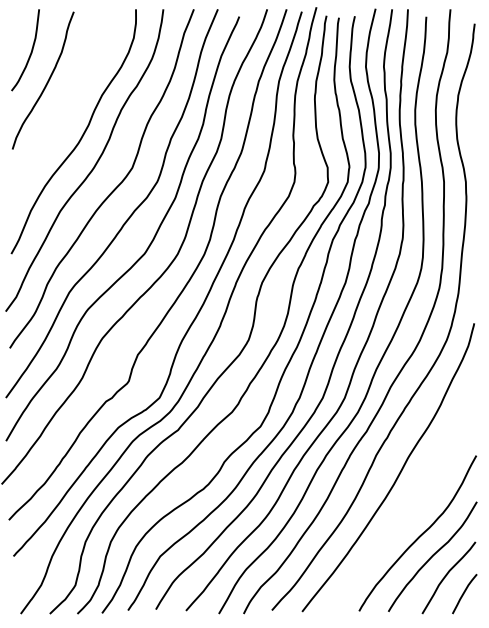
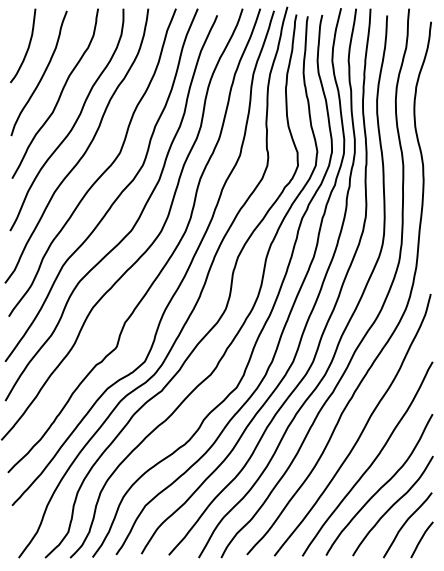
curve: (65, 104) -> (59, 95), added
curve: (409, 508) -> (371, 462), added

